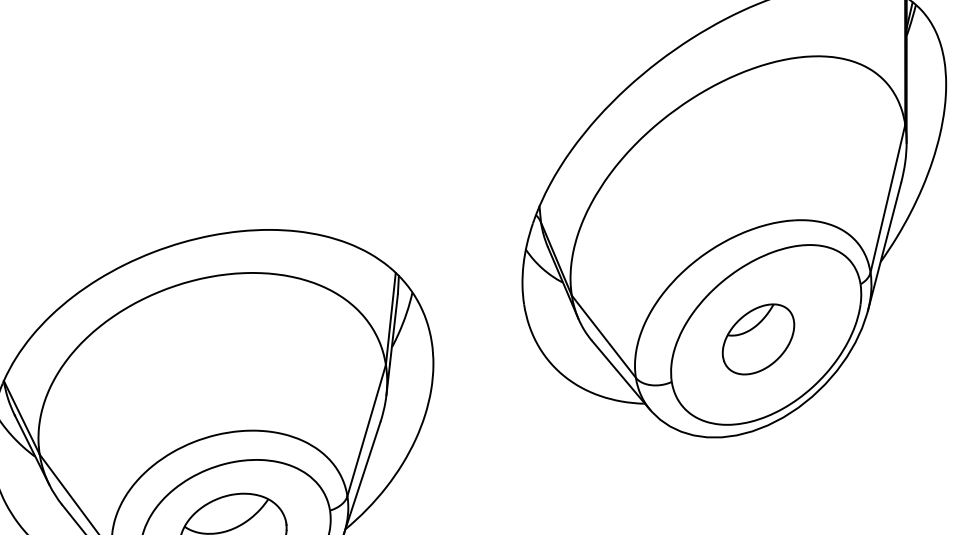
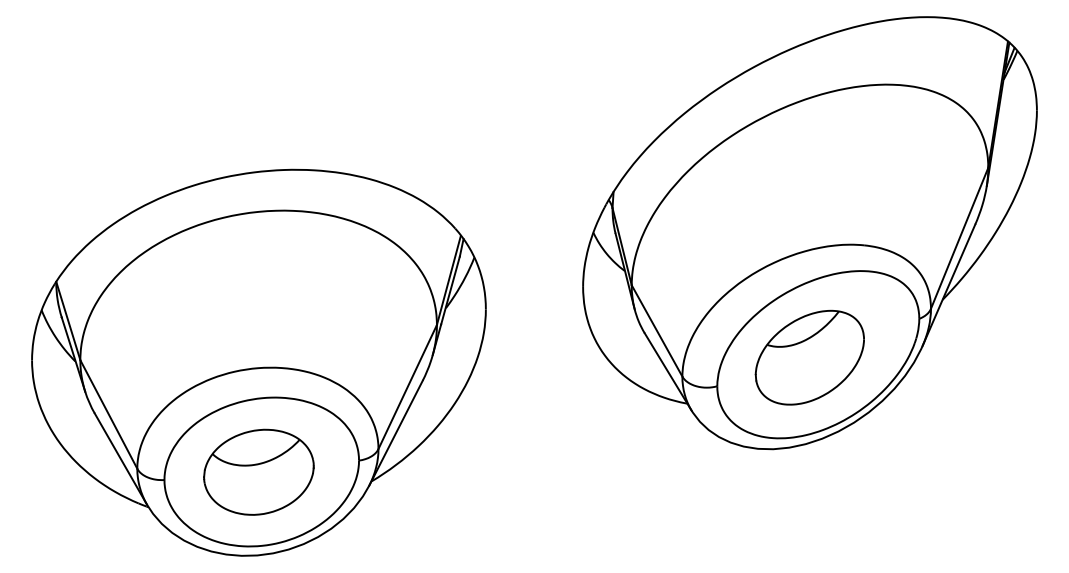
part: (758, 339) -> (809, 357), size x1.43

